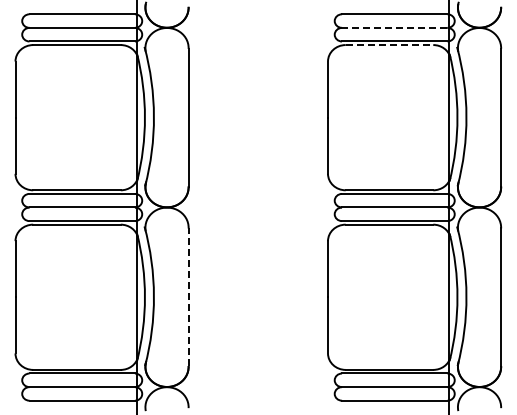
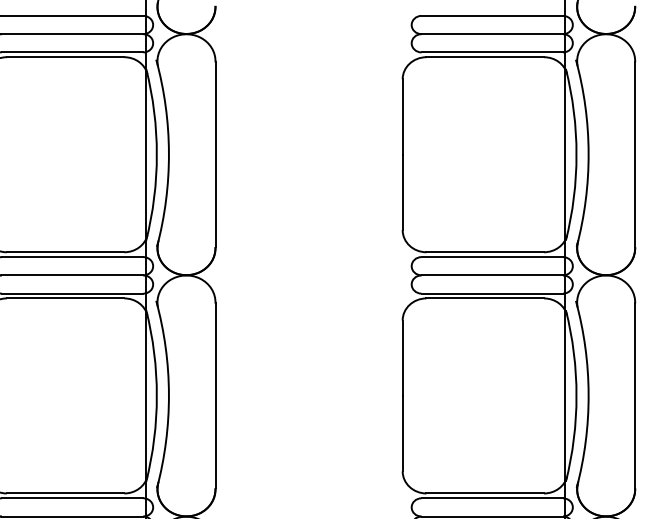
line: (394, 27) -> (491, 33), dashed -> solid
line: (389, 45) -> (485, 57), dashed -> solid
line: (188, 297) -> (215, 396), dashed -> solid

